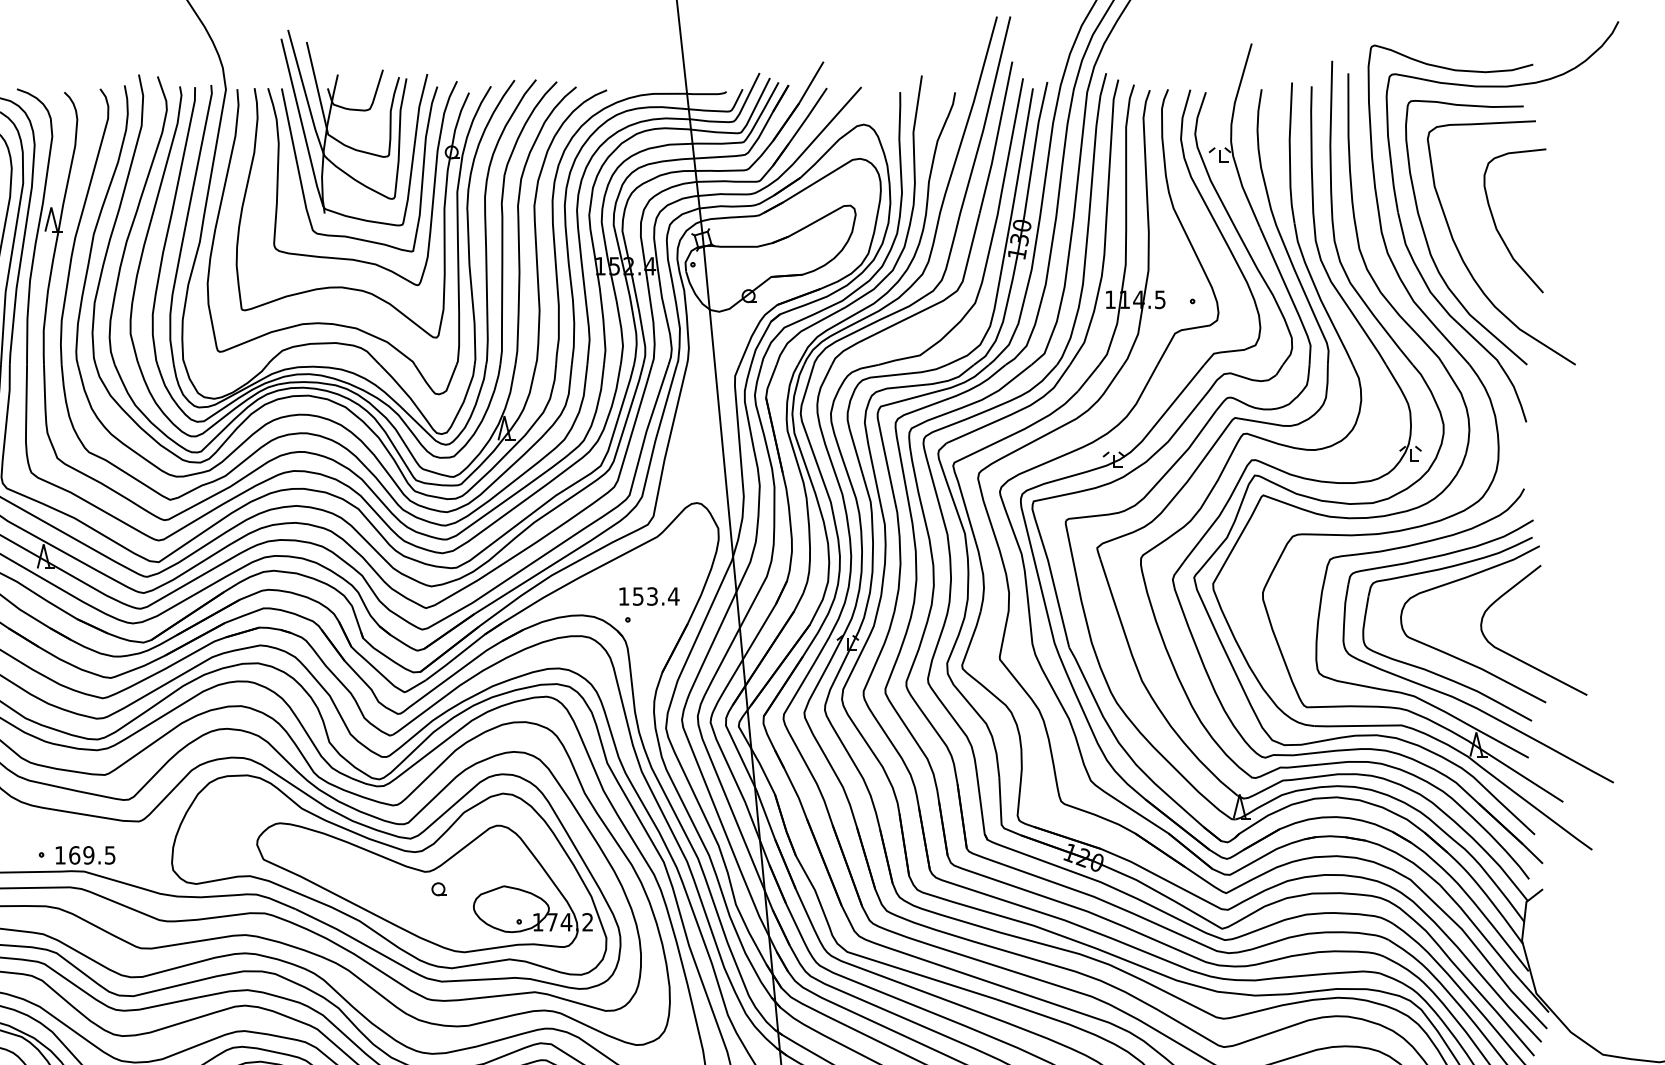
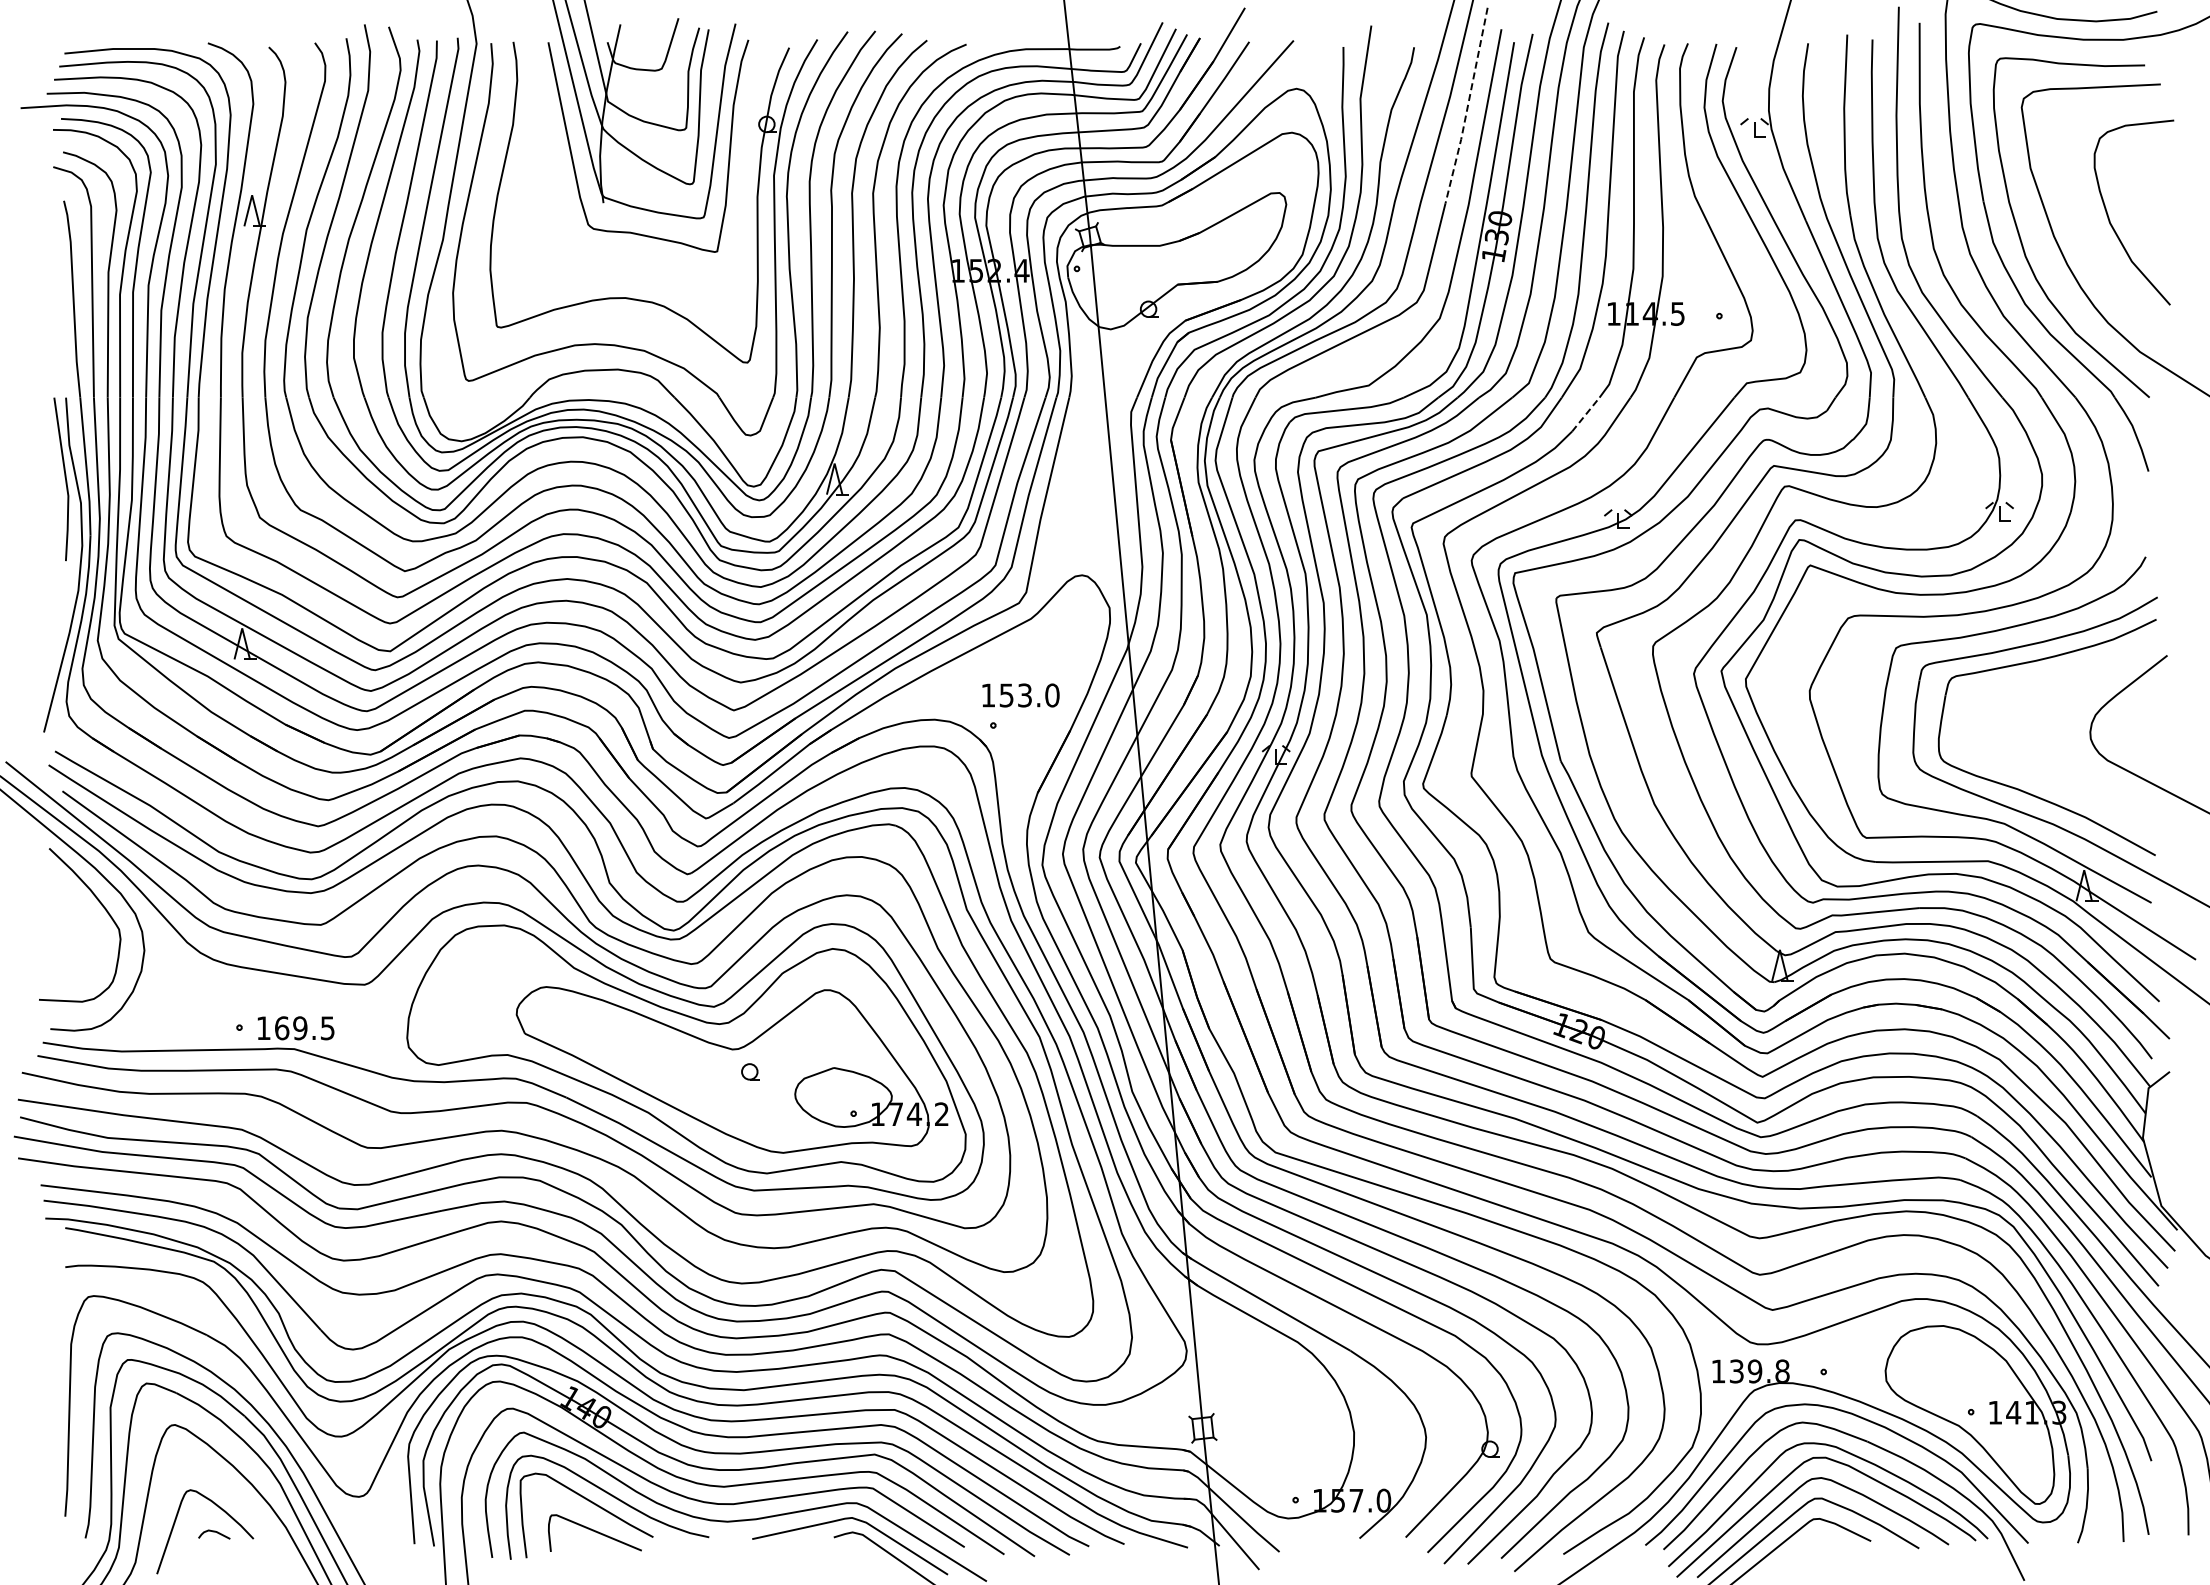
line: (996, 138) -> (1467, 106), solid -> dashed
curve: (432, 193) -> (742, 177), removed
line: (1088, 377) -> (1585, 414), solid -> dashed
text: (673, 596) -> (1051, 695), 153.4 -> 153.0
curve: (1457, 657) -> (2059, 773), removed

